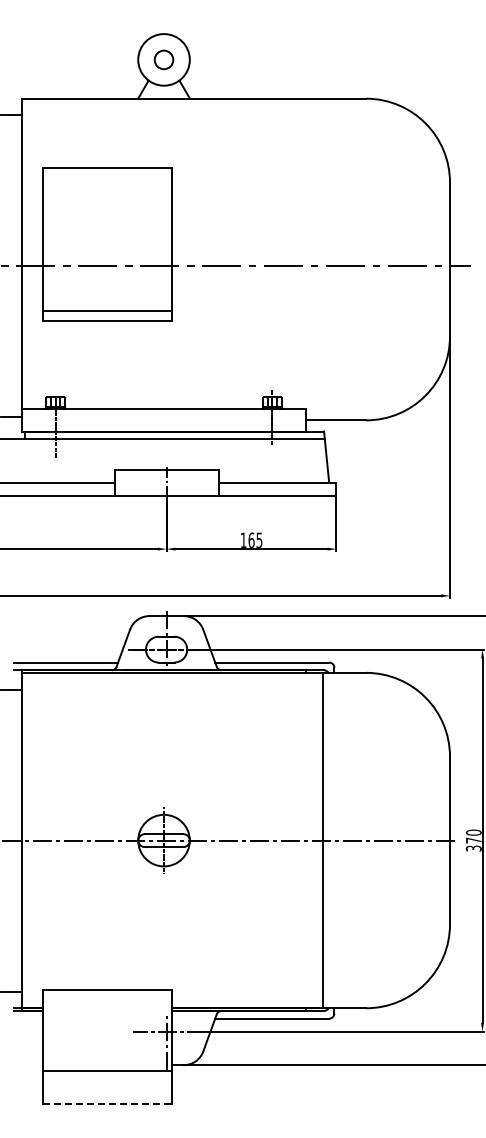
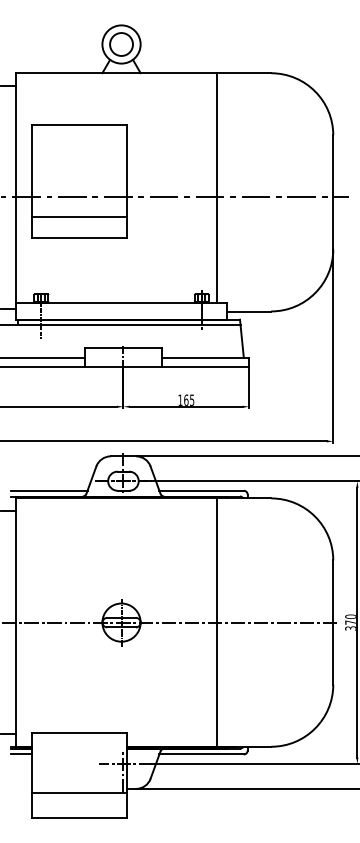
circle: (163, 59) -> (121, 44), size x1.67
line: (292, 253) -> (216, 187), added
line: (107, 310) -> (79, 216), moved
line: (322, 840) -> (216, 622), moved
line: (28, 1018) -> (21, 754), added
line: (107, 1103) -> (79, 817), dashed -> solid

